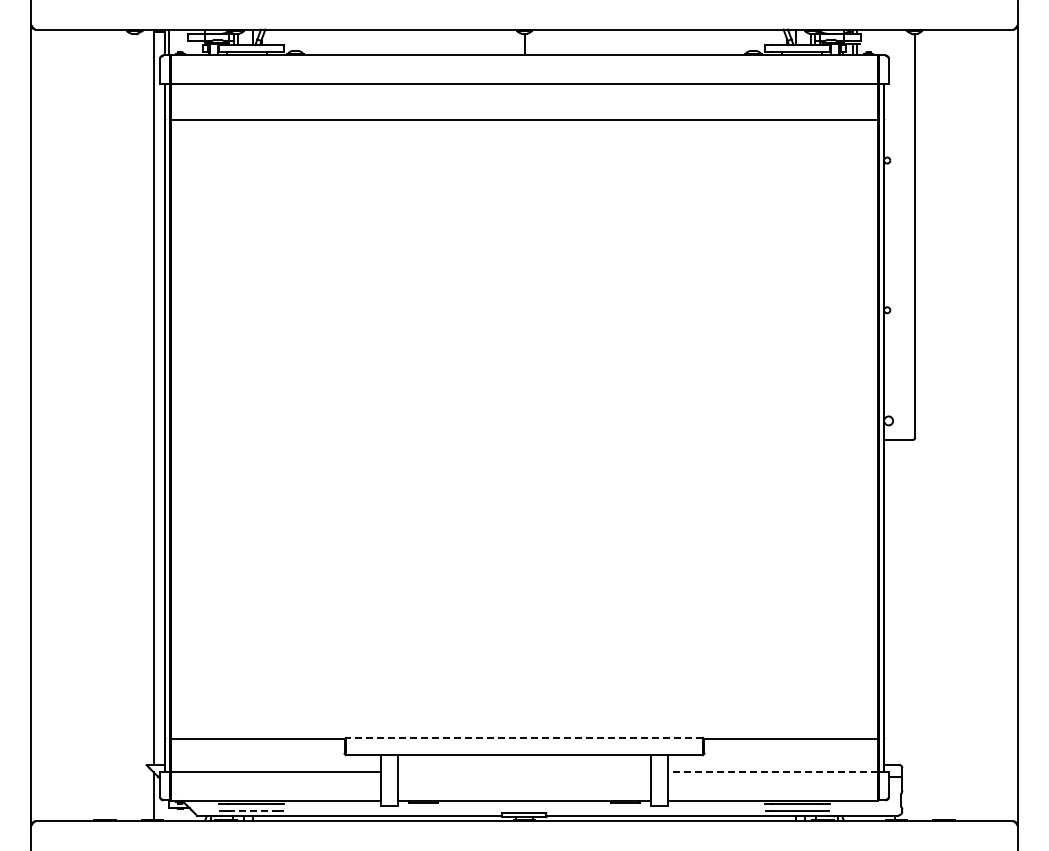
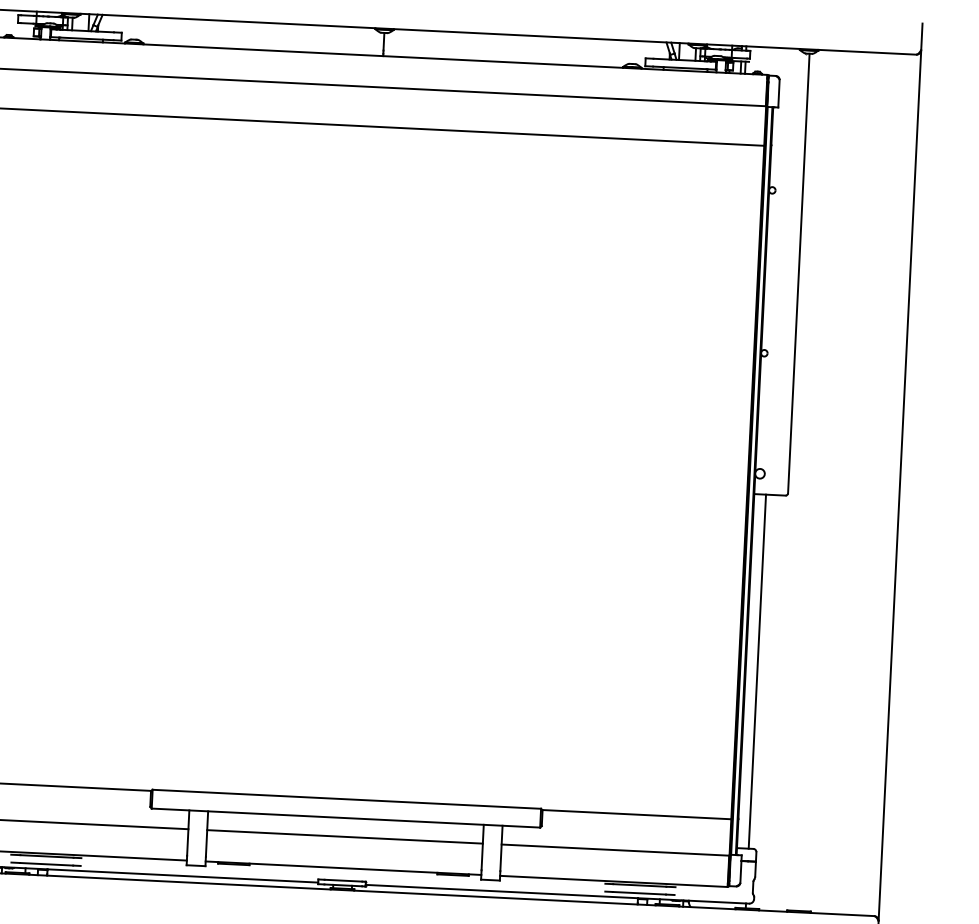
line: (895, 602) -> (757, 671), added
line: (524, 737) -> (346, 798), dashed -> solid
line: (524, 772) -> (345, 836), added
line: (773, 772) -> (615, 850), dashed -> solid
line: (252, 810) -> (47, 863), dashed -> solid

